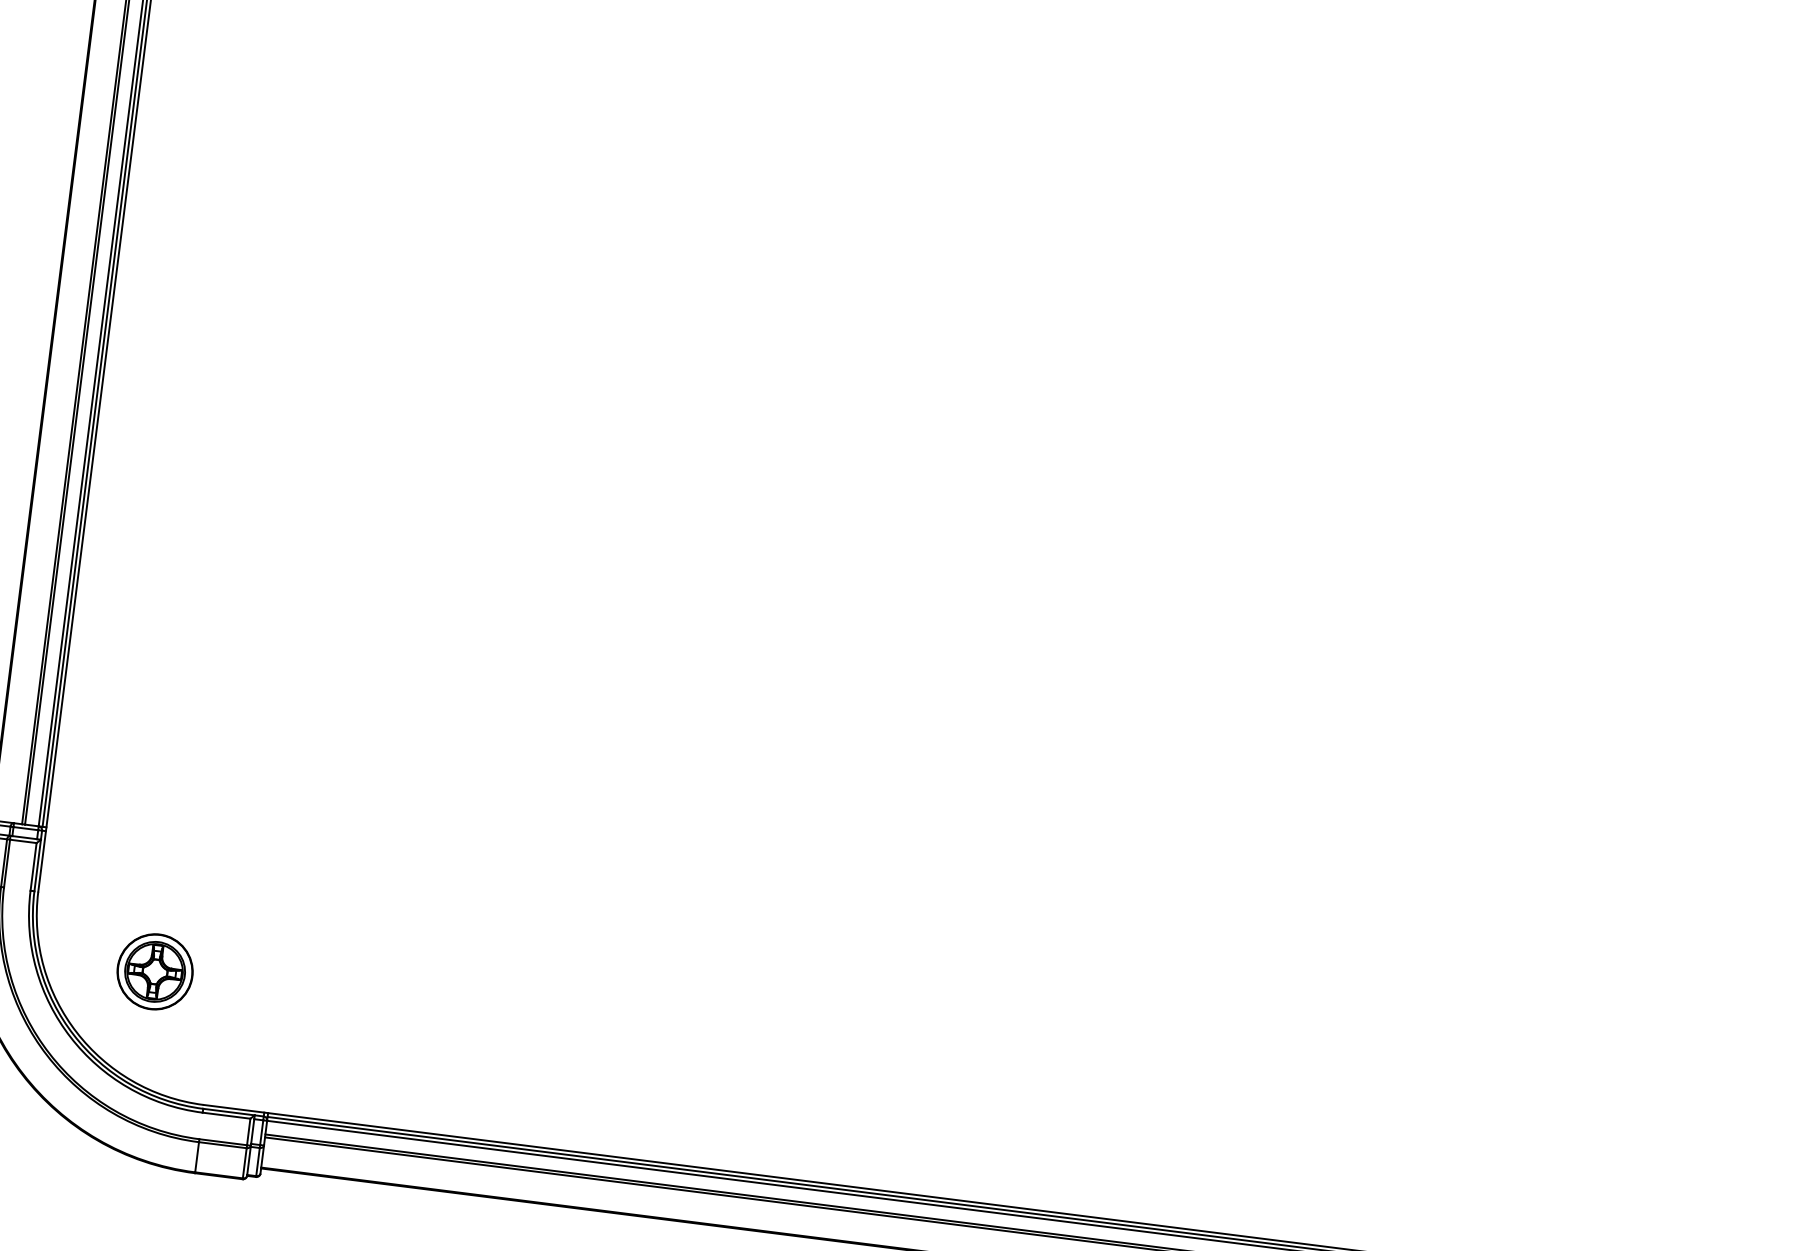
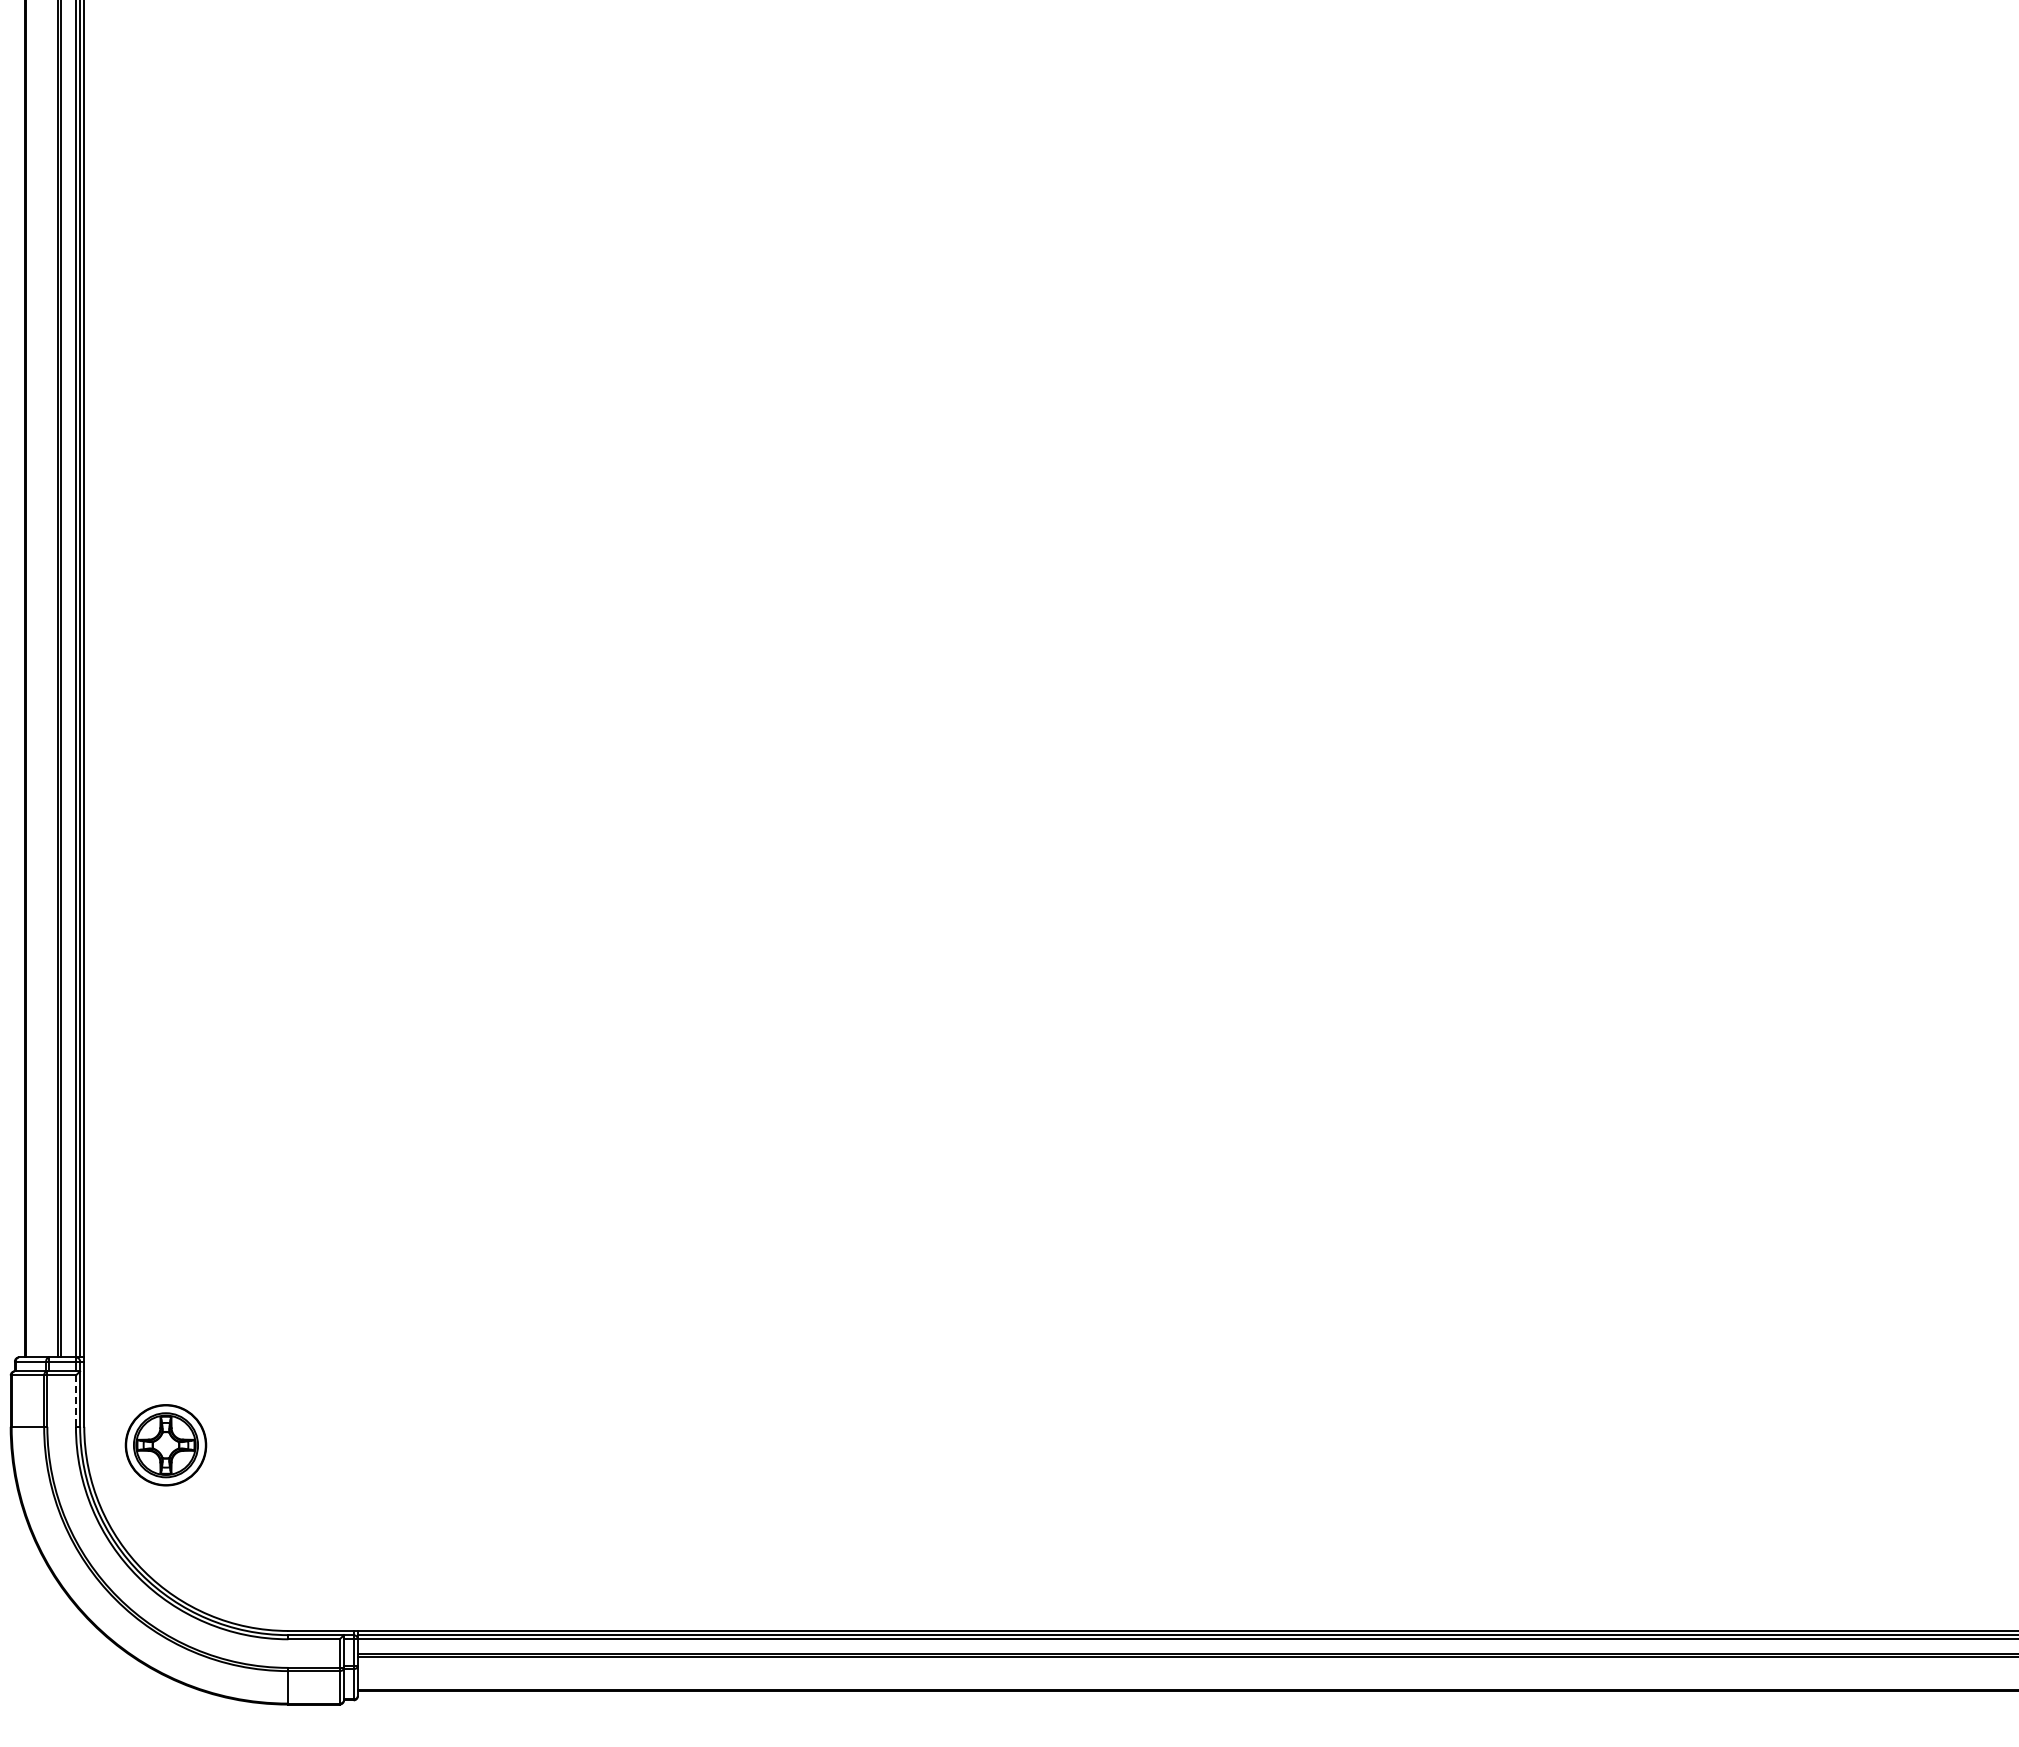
line: (33, 867) -> (75, 1401), solid -> dashed
part: (154, 972) -> (165, 1445), moved

